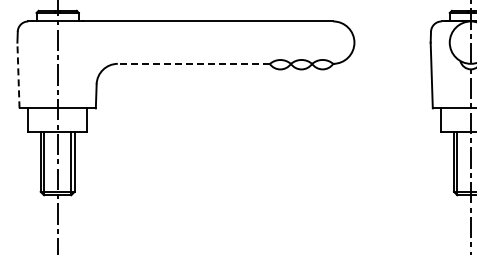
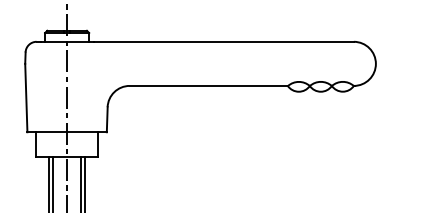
line: (193, 63) -> (208, 85), dashed -> solid
line: (18, 75) -> (26, 98), dashed -> solid

